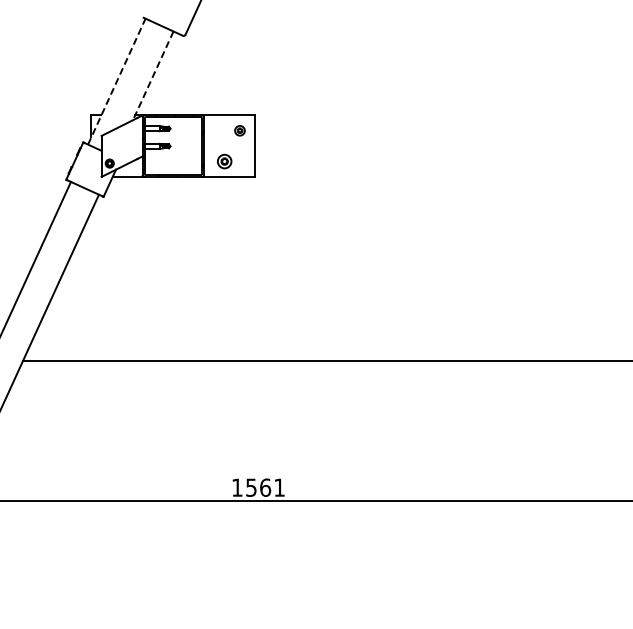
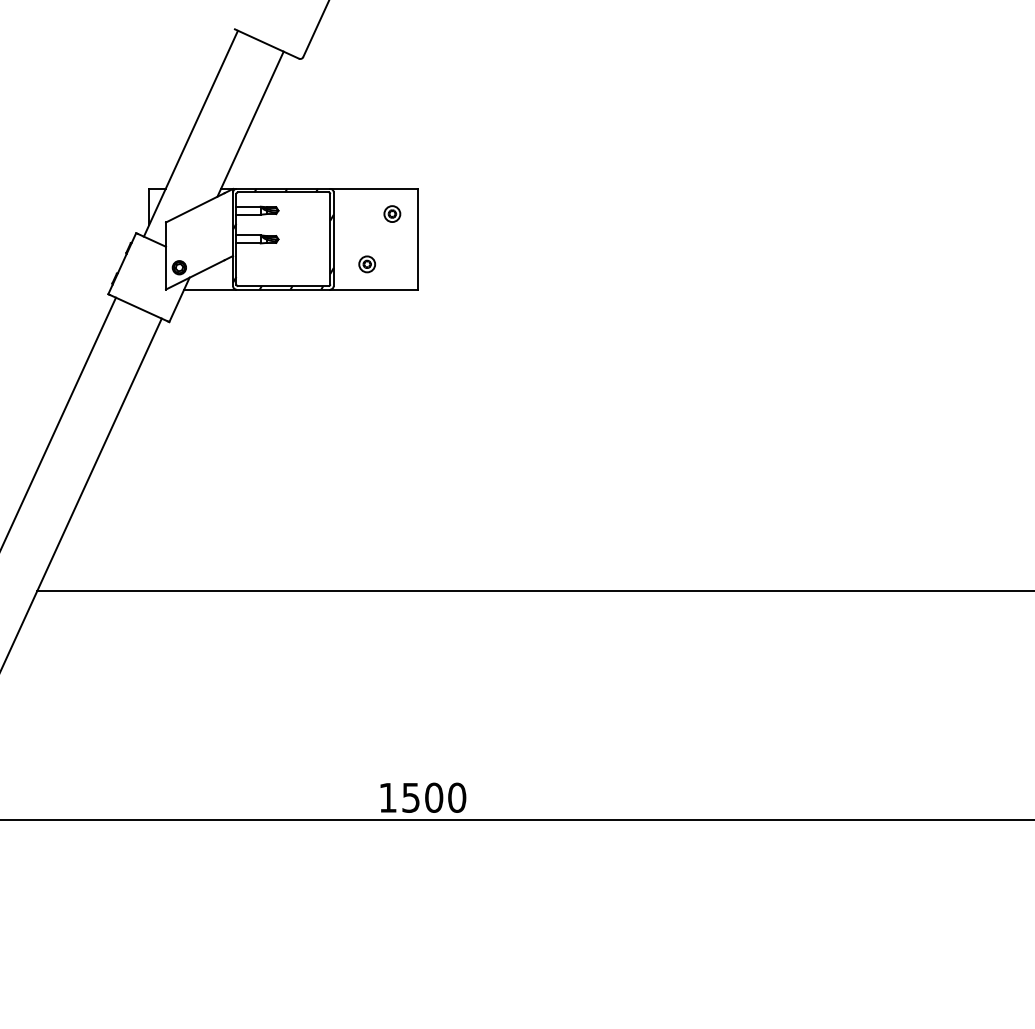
line: (153, 75) -> (250, 123), dashed -> solid
line: (117, 81) -> (192, 133), dashed -> solid
part: (224, 161) -> (367, 264), size x0.71
text: (272, 487) -> (445, 797), 1561 -> 1500

